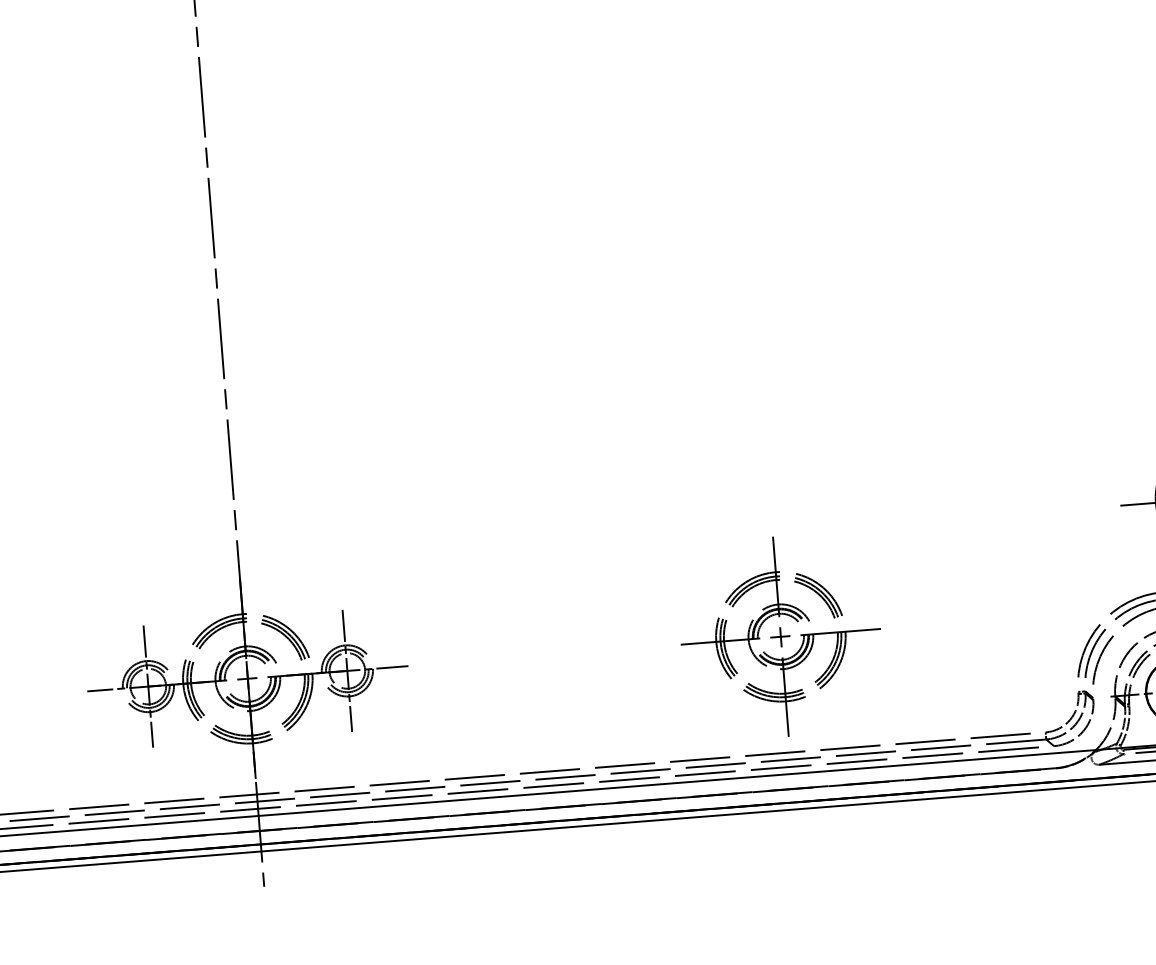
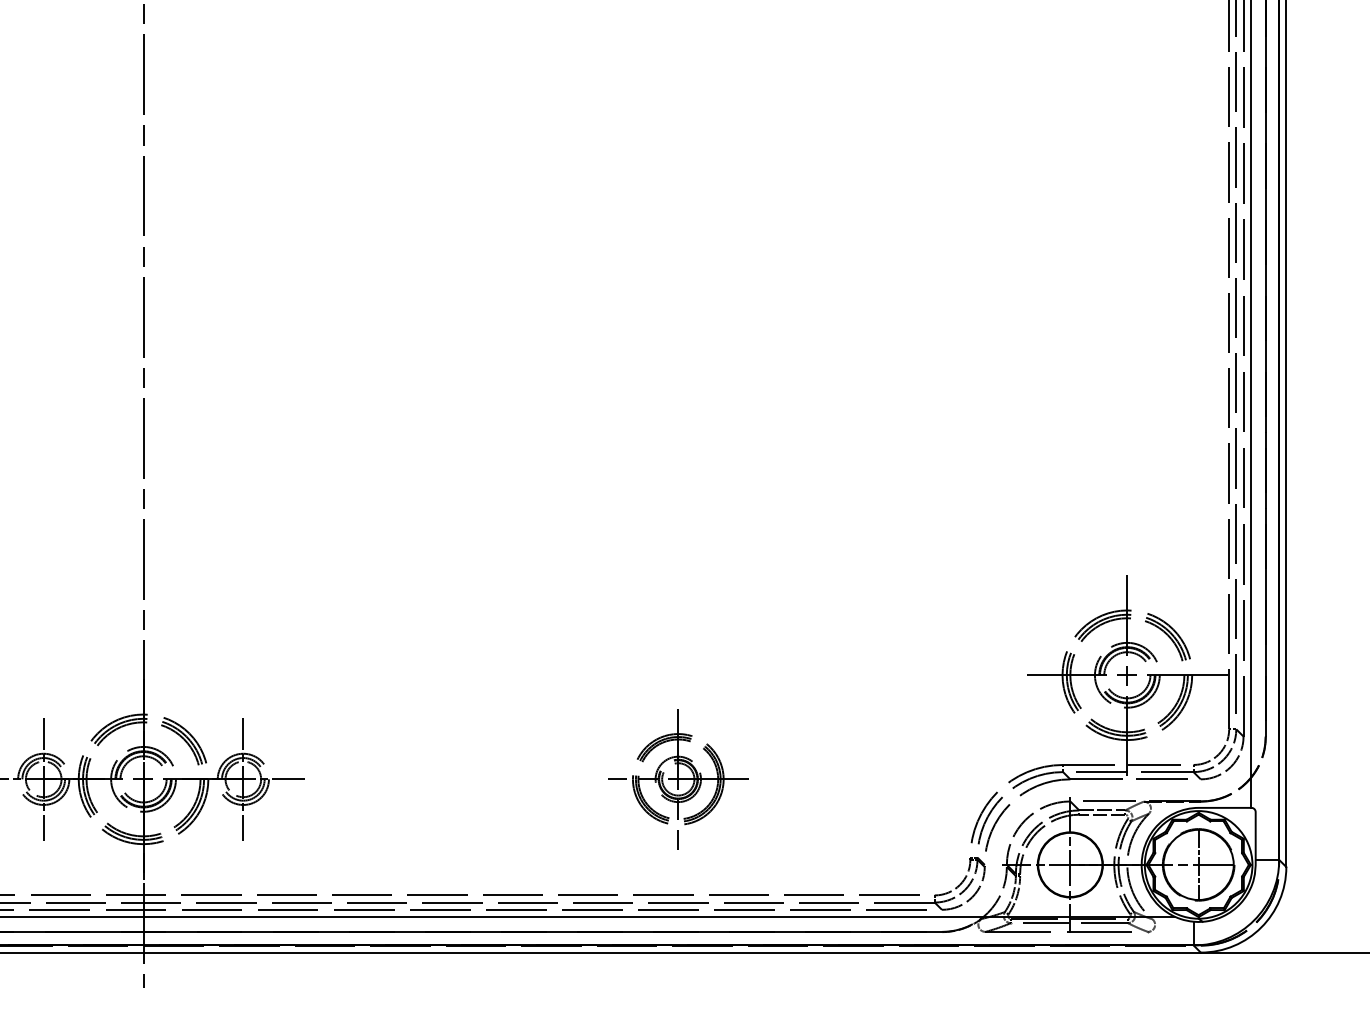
part: (781, 636) -> (678, 779), size x0.7

